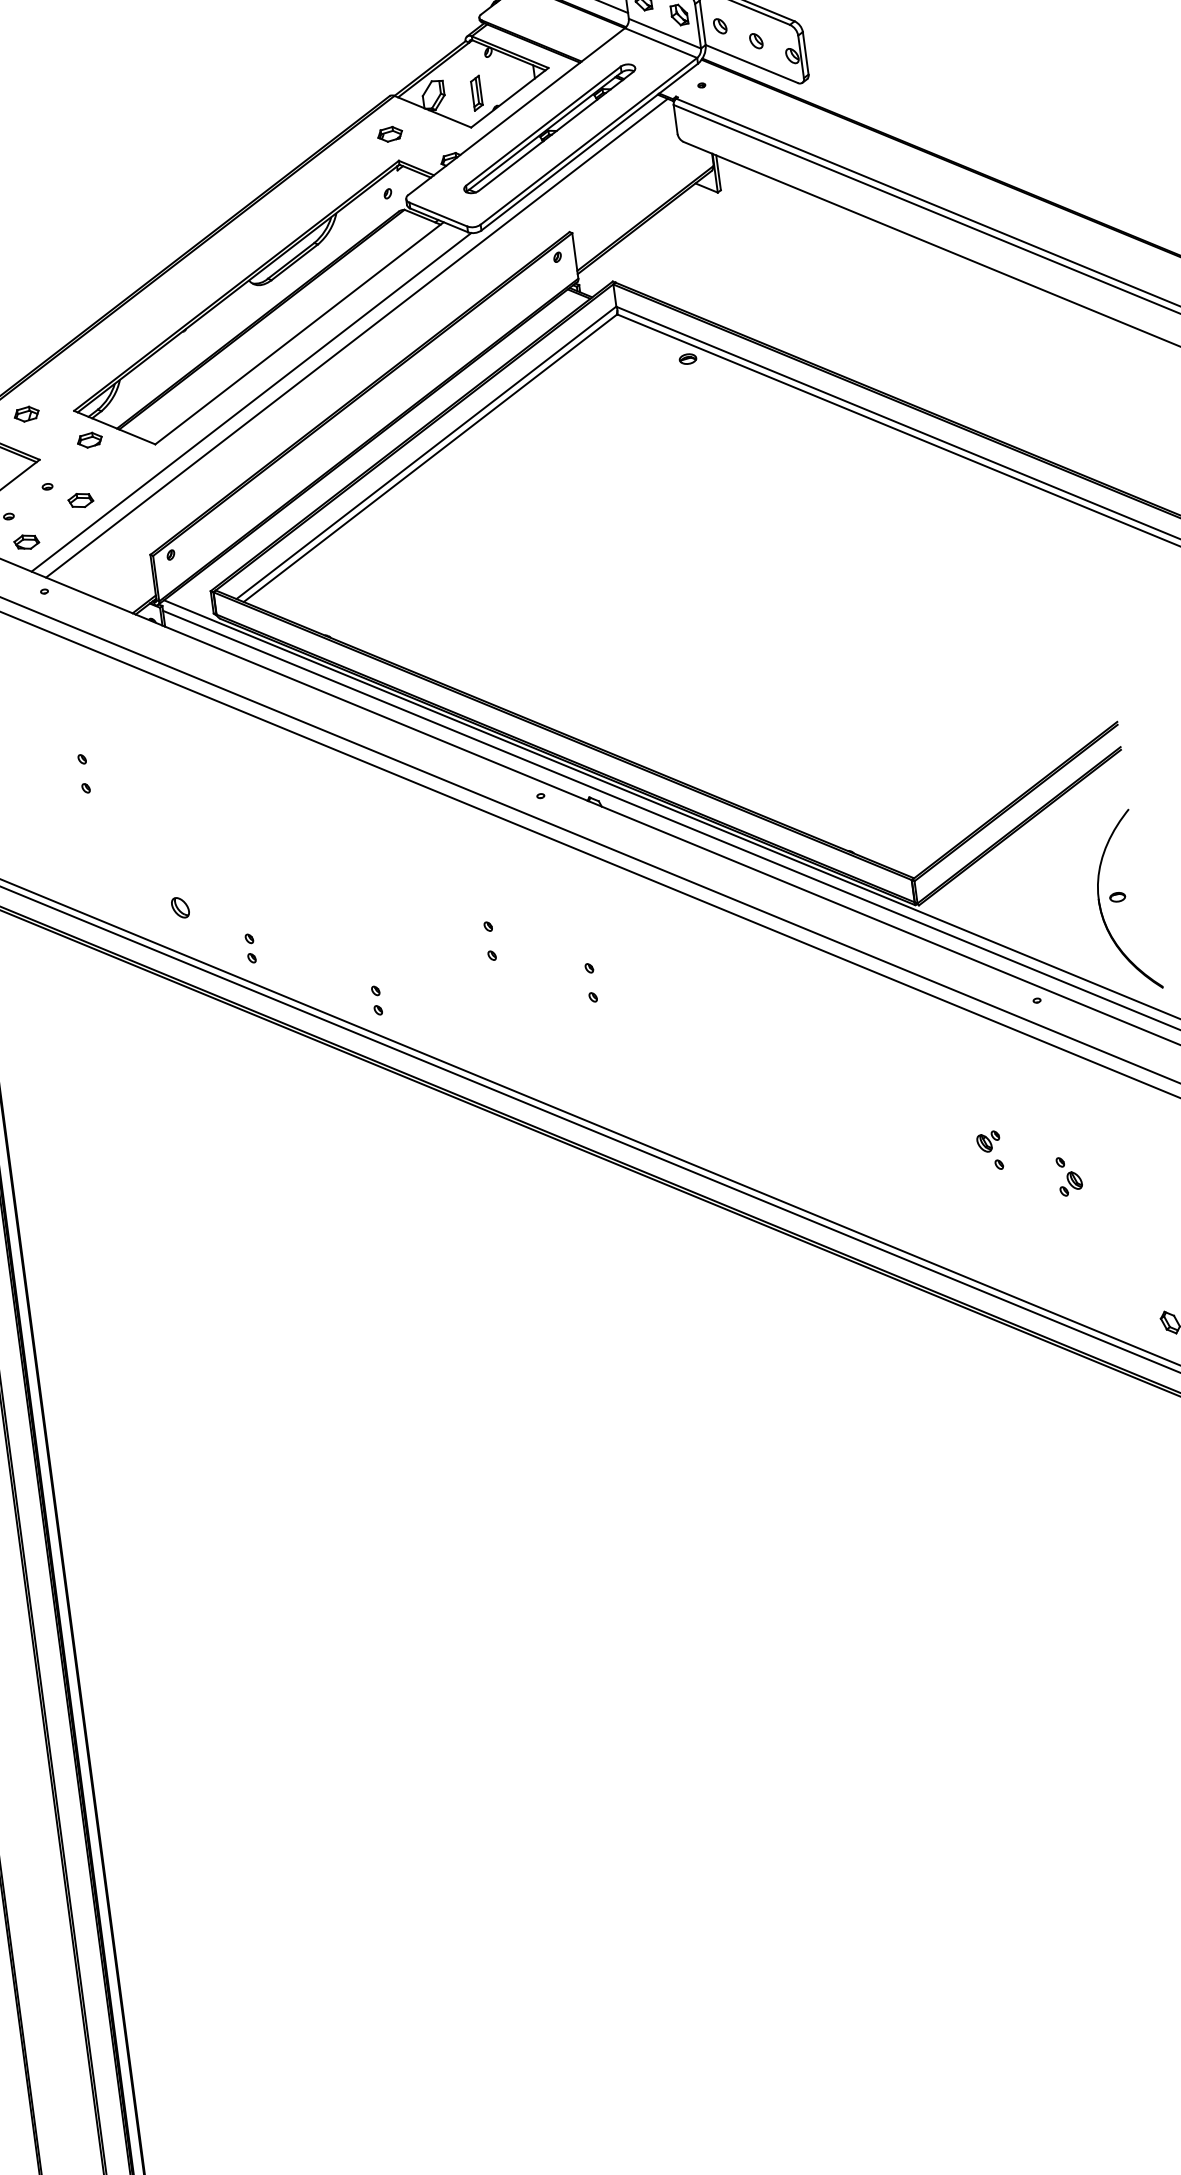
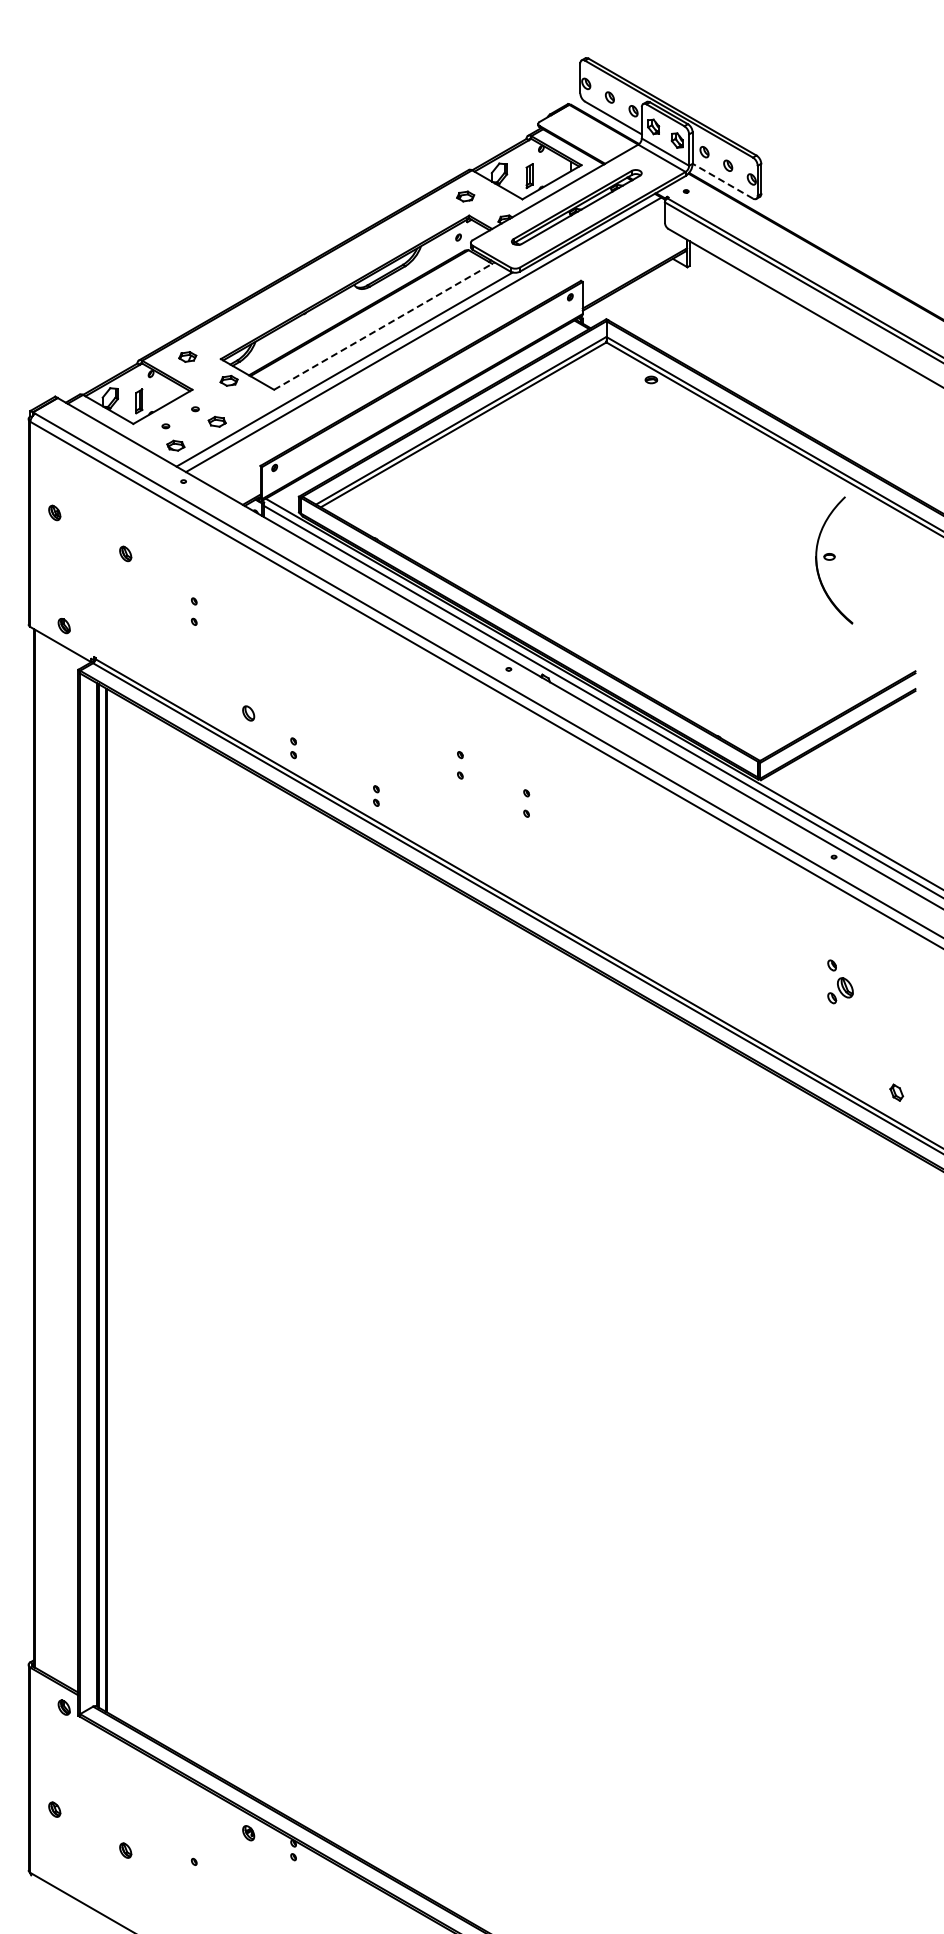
line: (751, 64) -> (722, 181), solid -> dashed
line: (299, 332) -> (384, 325), solid -> dashed
part: (1125, 901) -> (834, 560), moved
part: (989, 1150) -> (787, 956), removed
part: (1069, 1175) -> (840, 981), size x1.6

